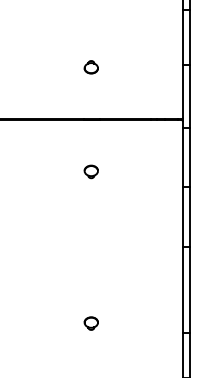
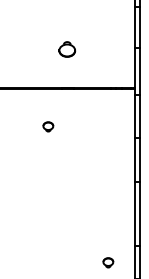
part: (91, 67) -> (67, 49), size x1.6
part: (91, 171) -> (48, 126), moved
part: (91, 323) -> (108, 262), moved

